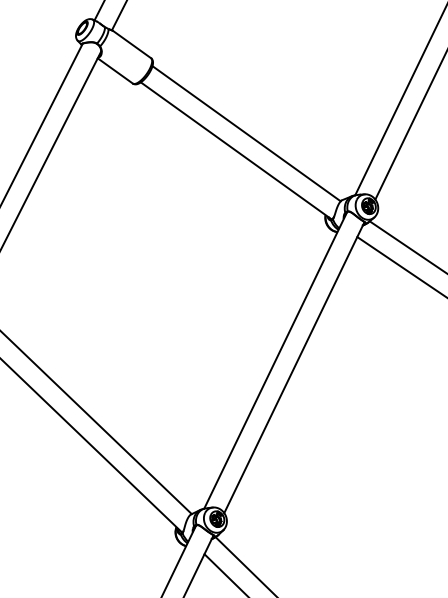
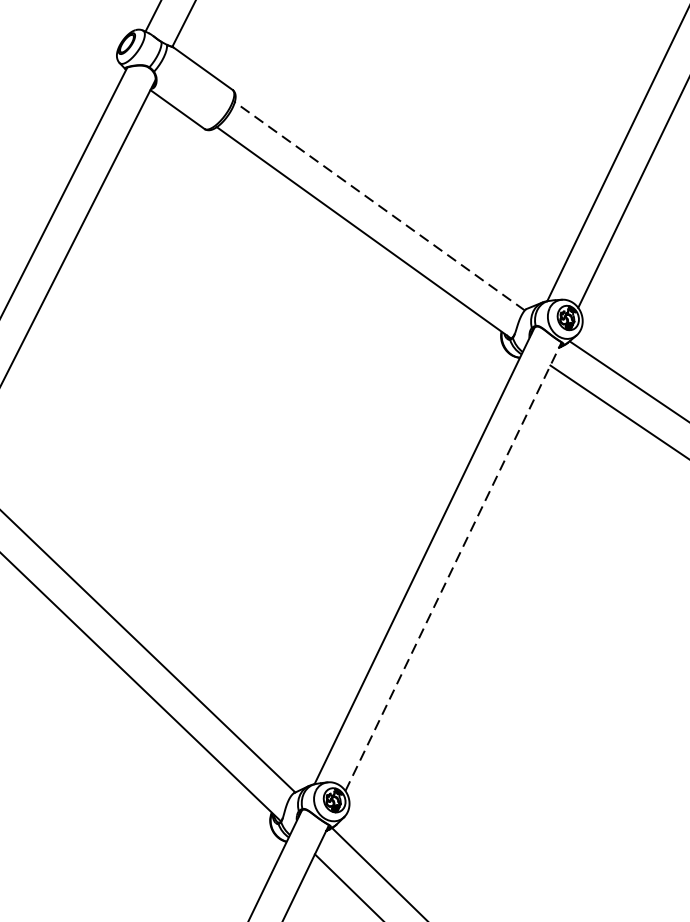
line: (246, 133) -> (379, 205), solid -> dashed
line: (294, 367) -> (453, 566), solid -> dashed

